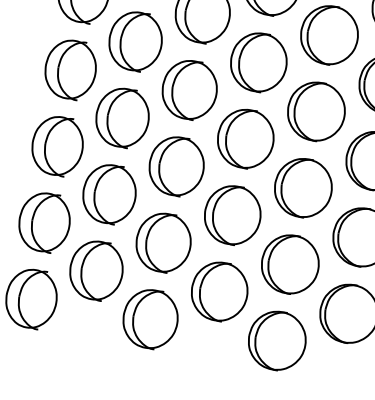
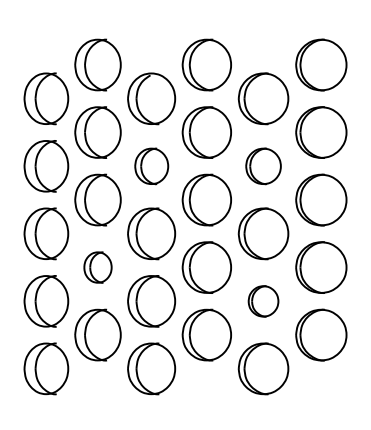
part: (189, 90) -> (151, 166), size x0.7
part: (316, 111) -> (263, 166), size x0.7
part: (108, 194) -> (97, 267), size x0.6
part: (290, 264) -> (263, 301), size x0.6

